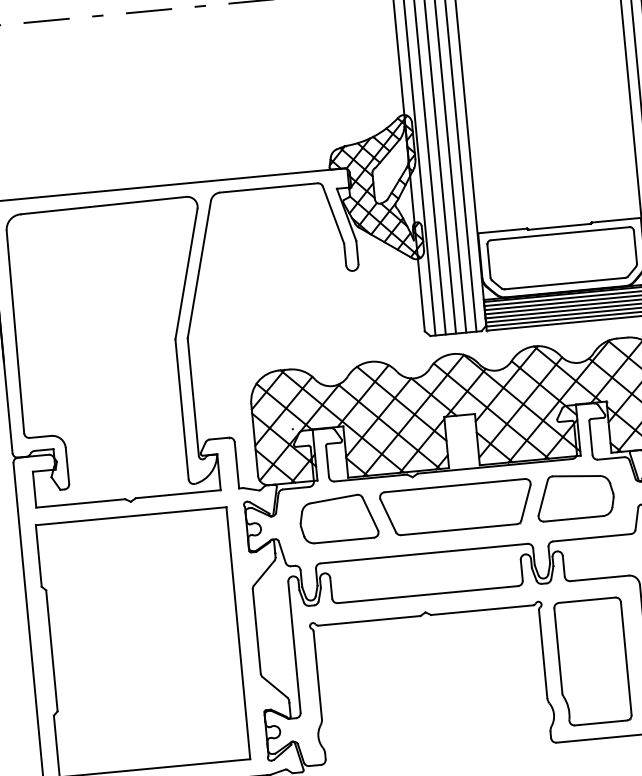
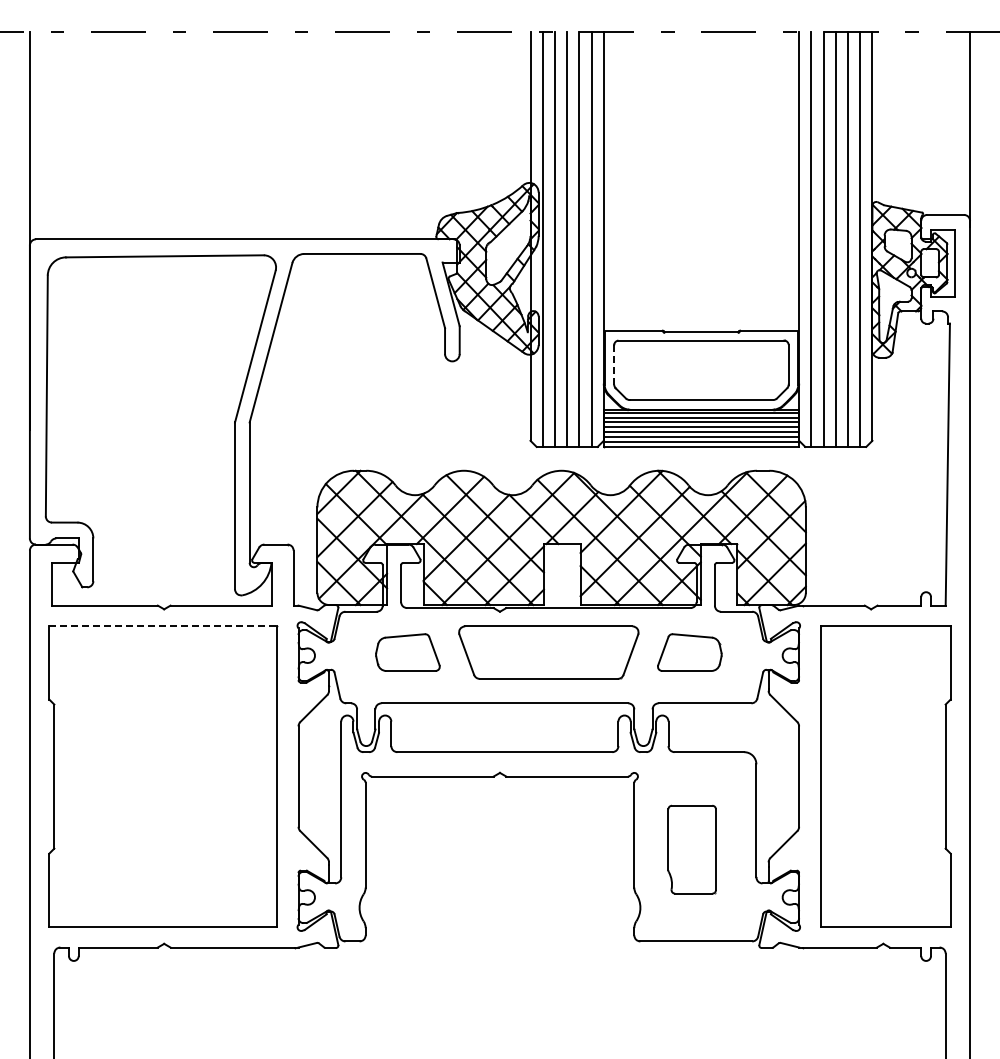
line: (489, 260) -> (614, 364), solid -> dashed
part: (574, 496) -> (689, 652), size x0.7
line: (130, 516) -> (162, 626), solid -> dashed
part: (338, 518) -> (407, 652), size x0.7
part: (592, 661) -> (691, 849), size x0.6

